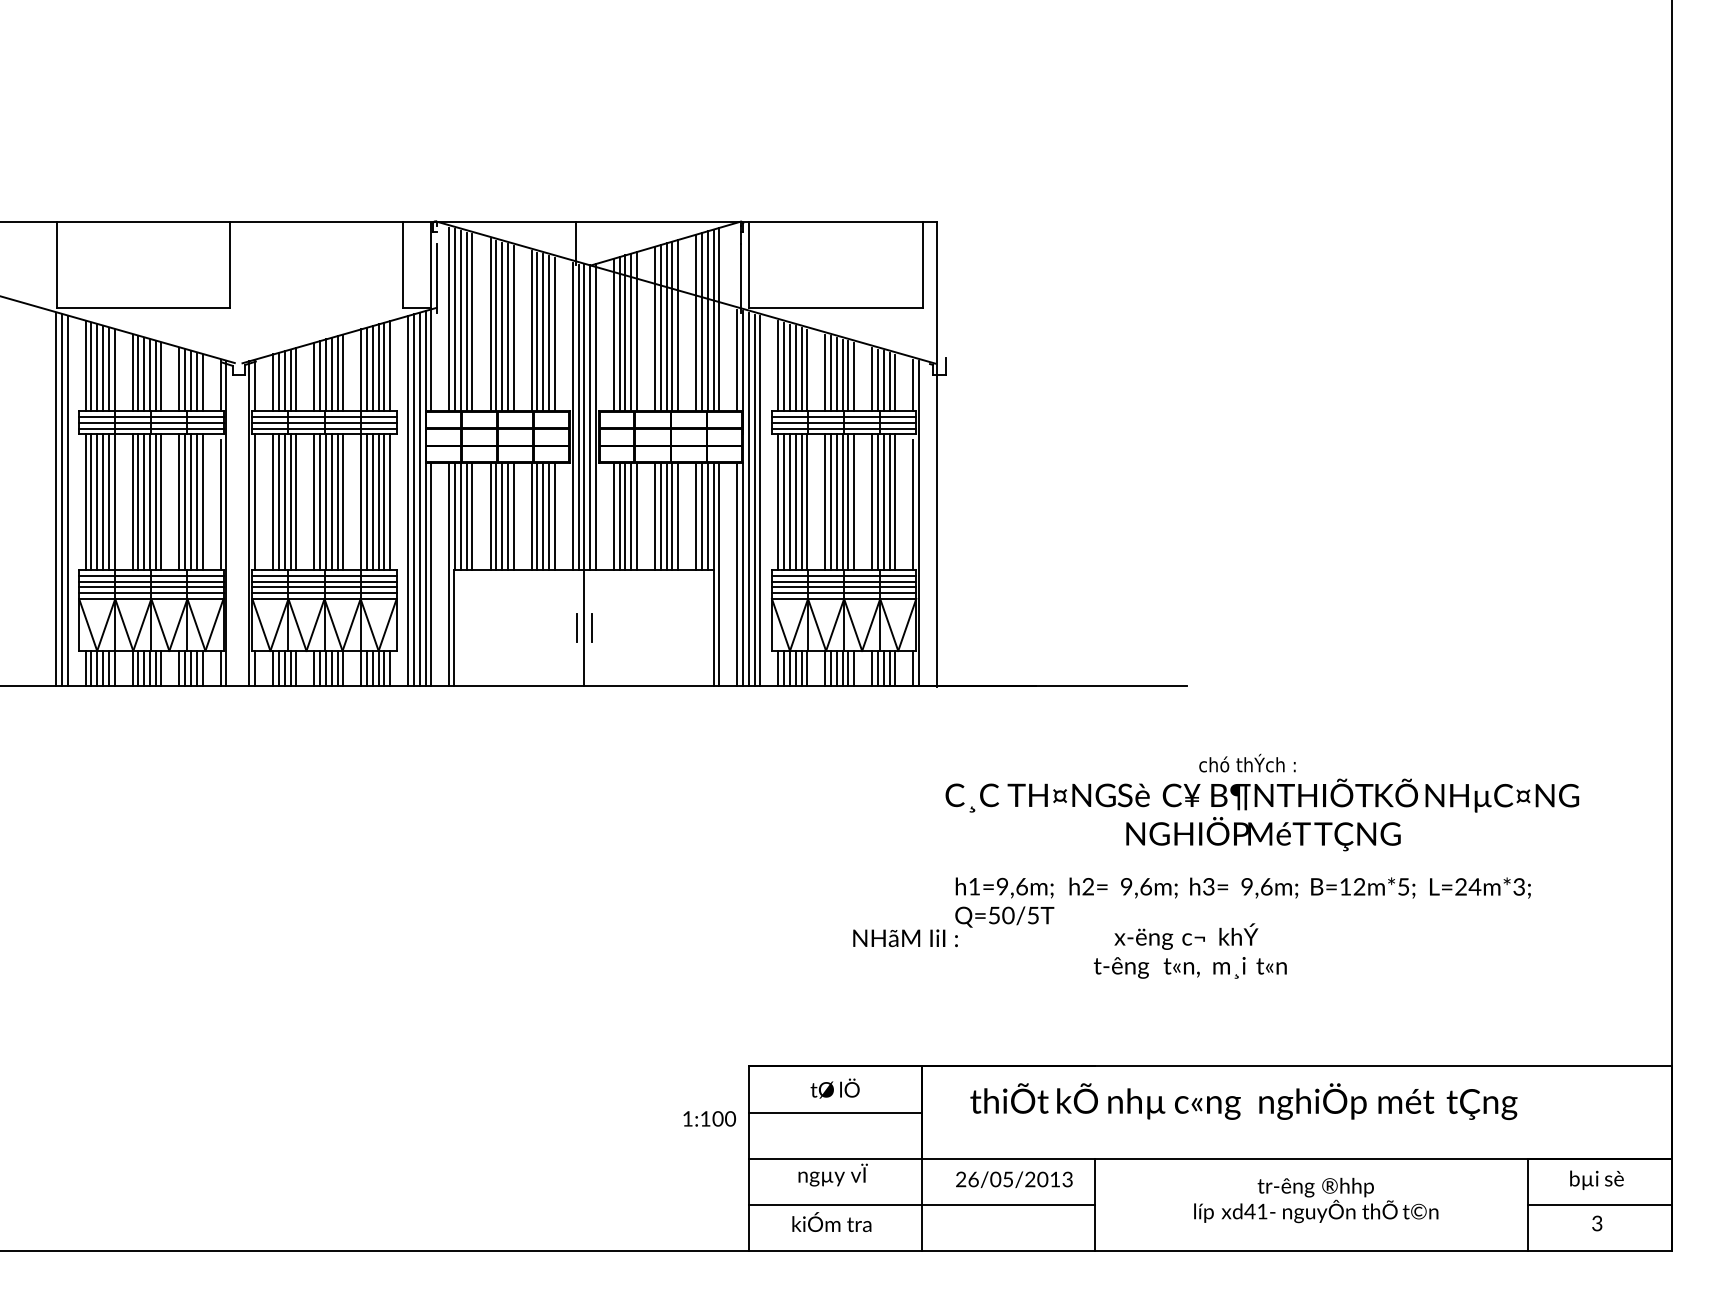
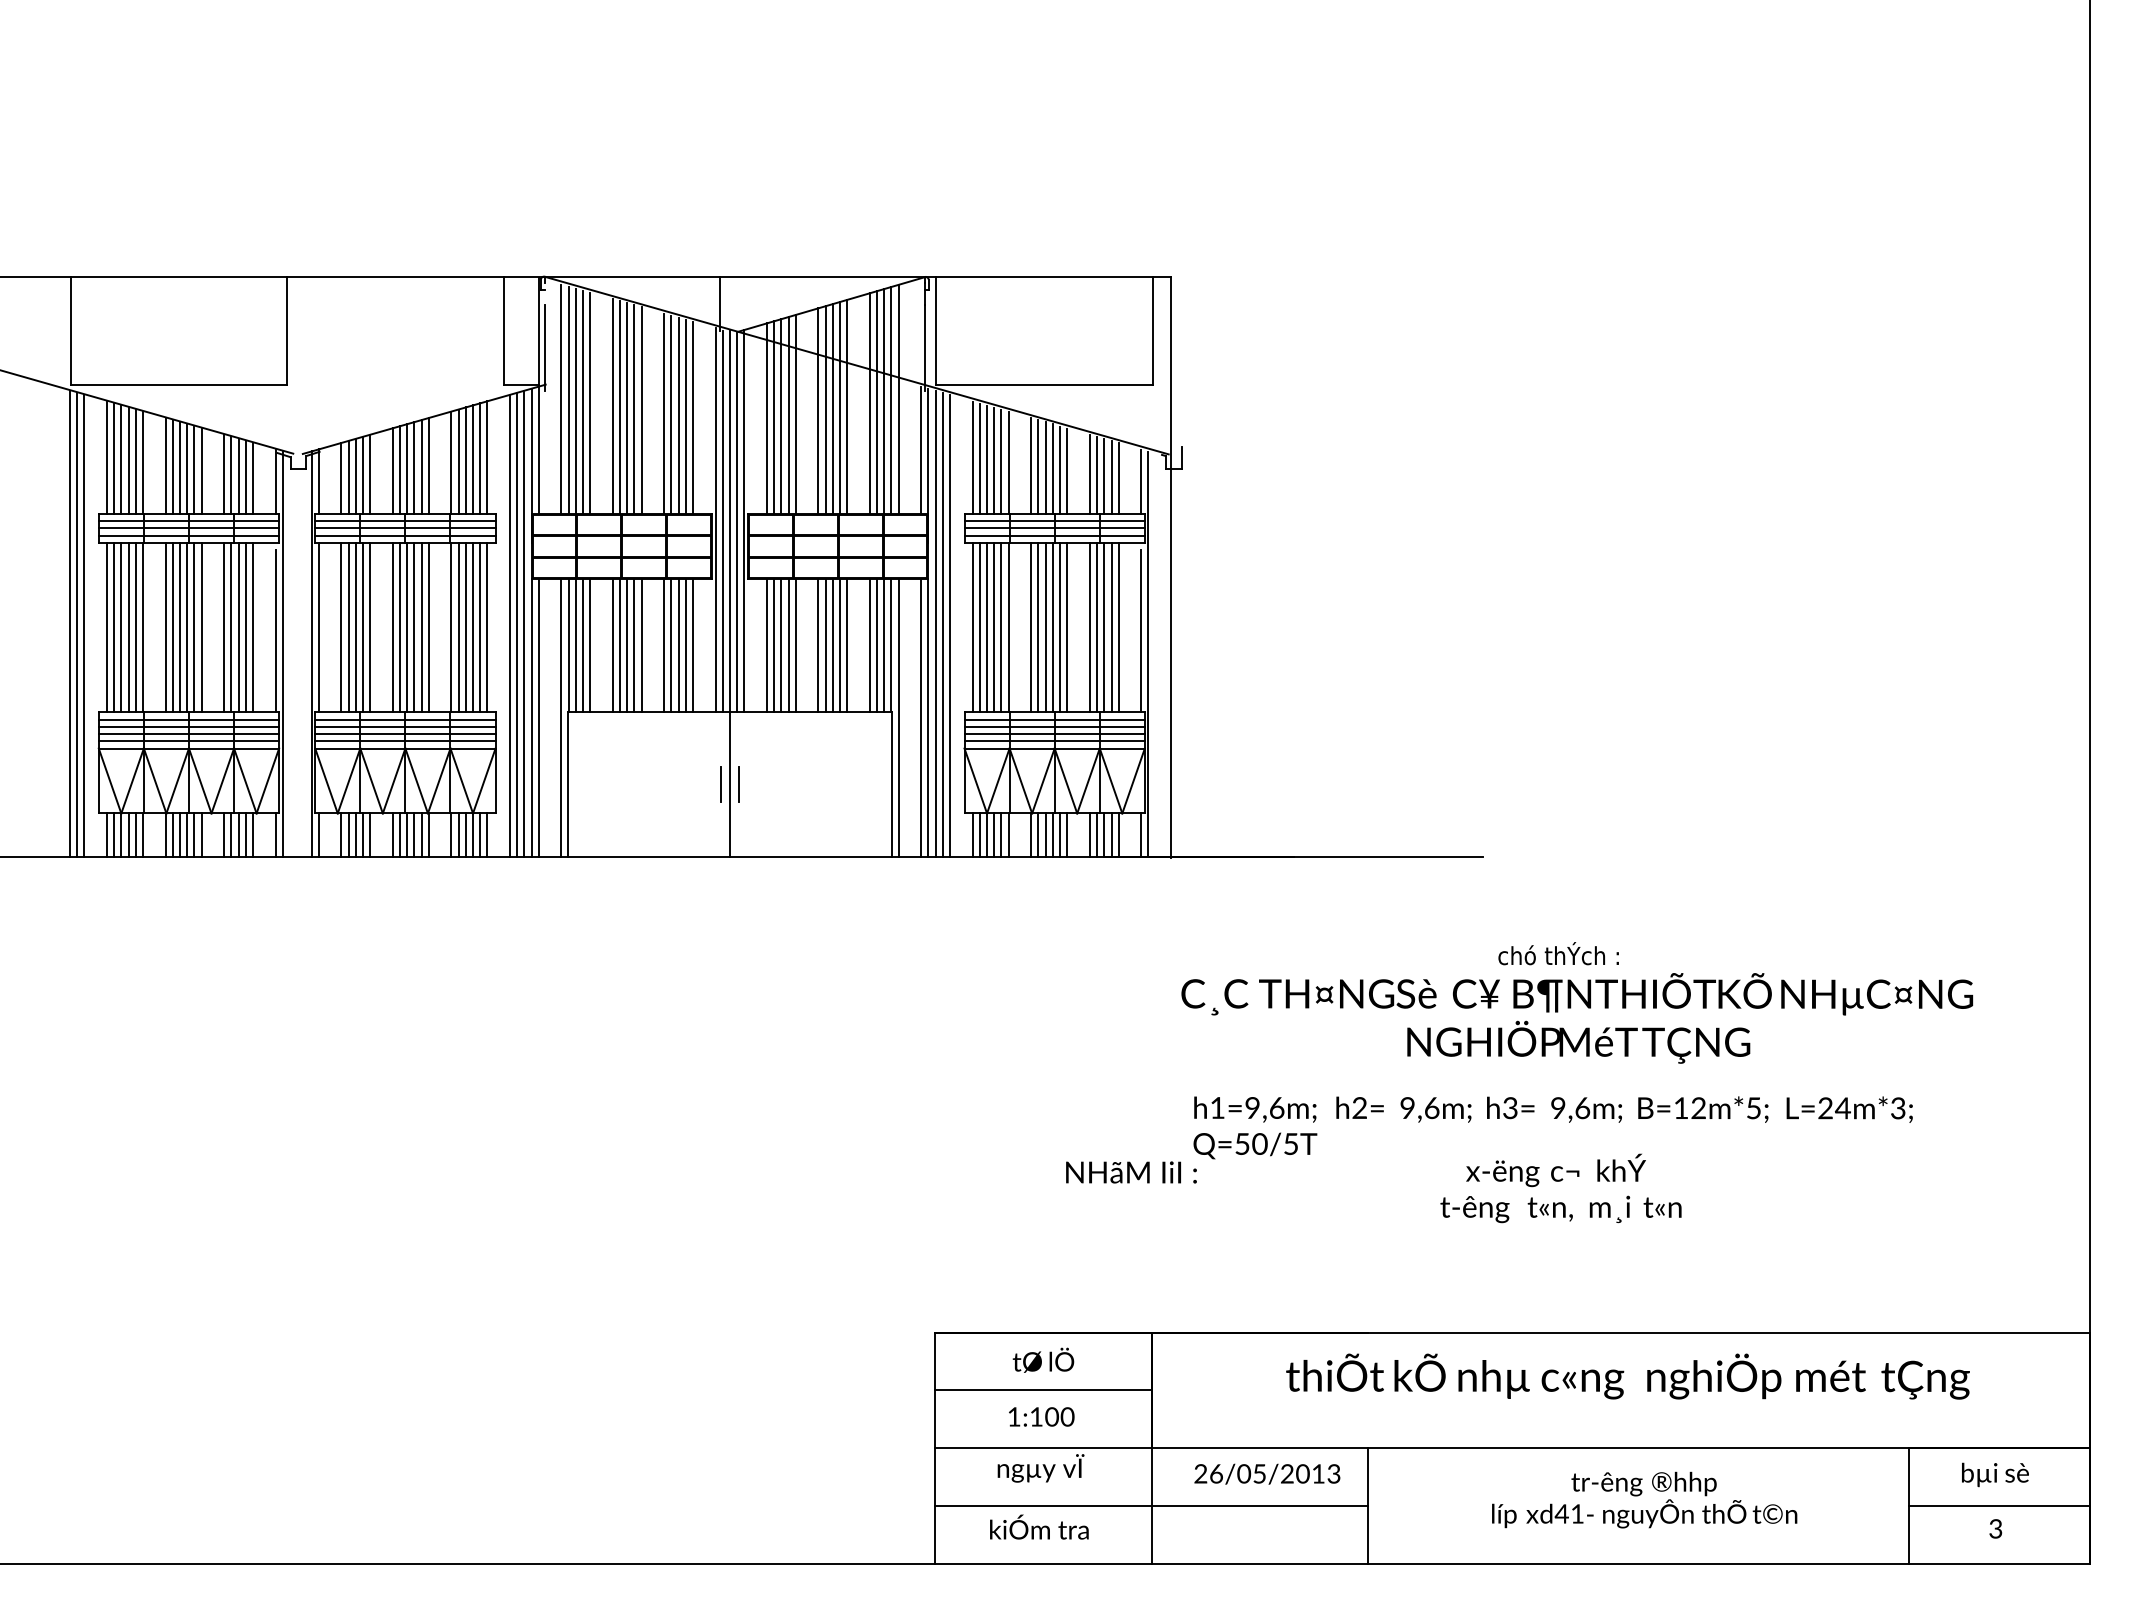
text: (1189, 950) -> (1559, 1187), moved
text: (1243, 1101) -> (1627, 1376), moved
text: (709, 1118) -> (1041, 1416), moved

